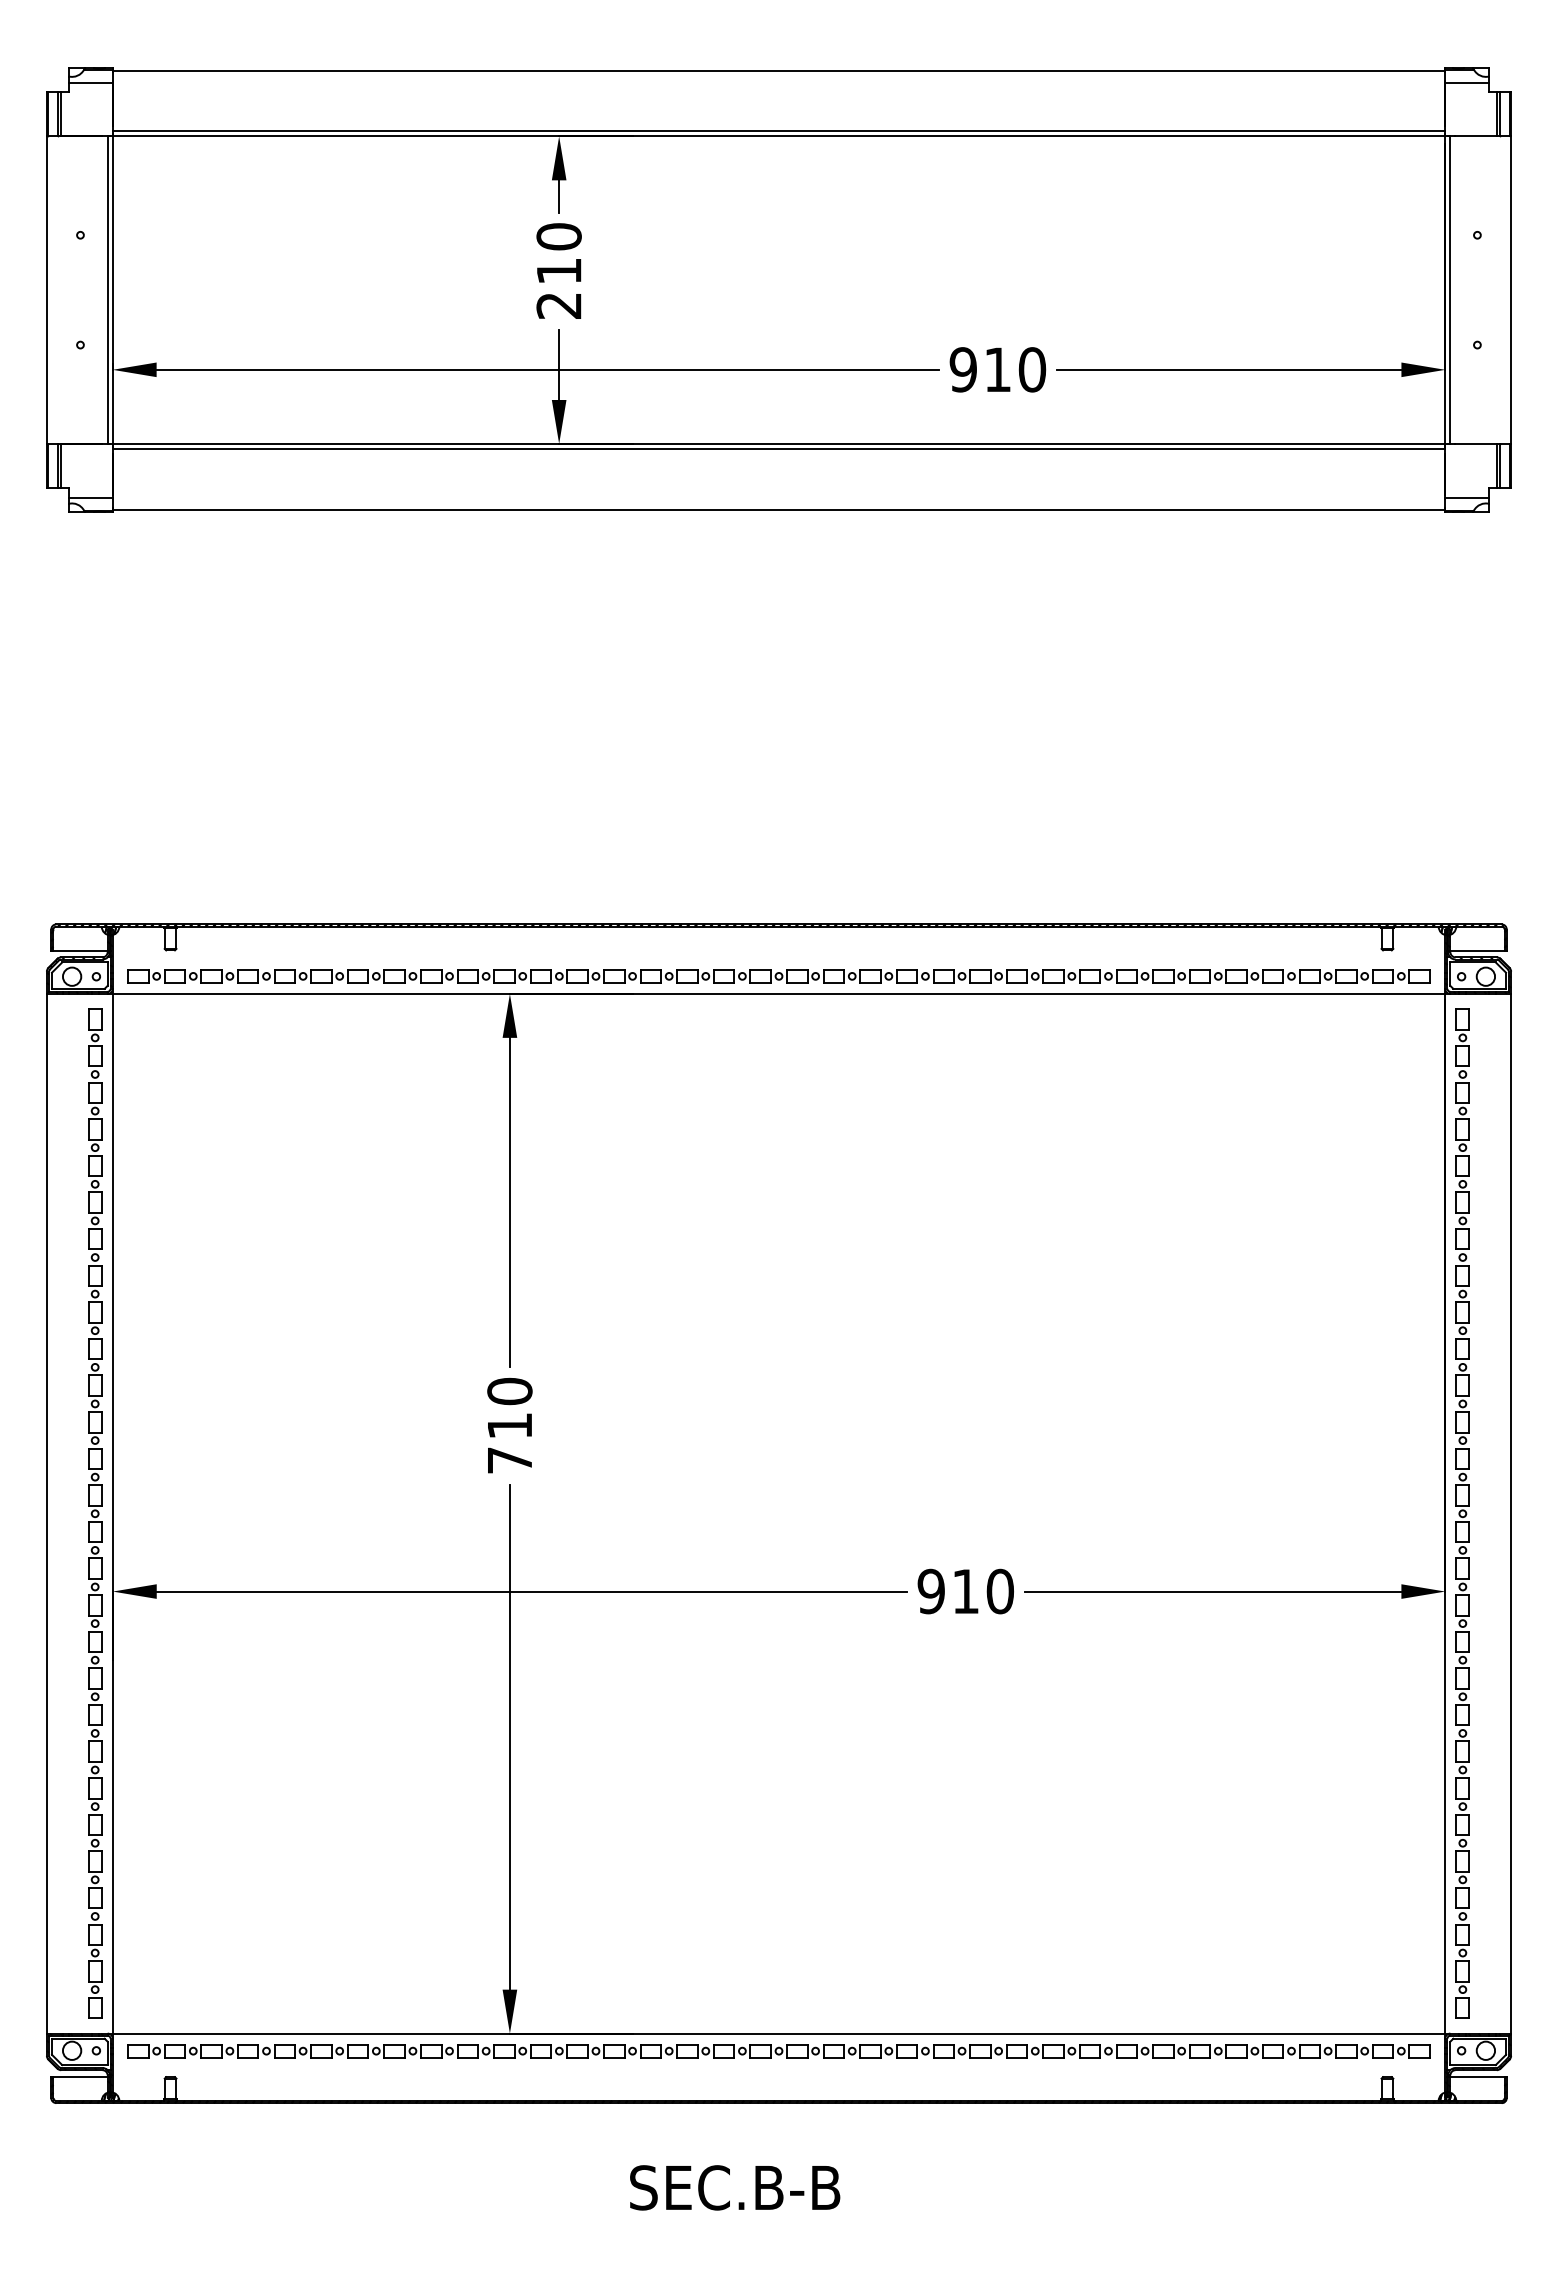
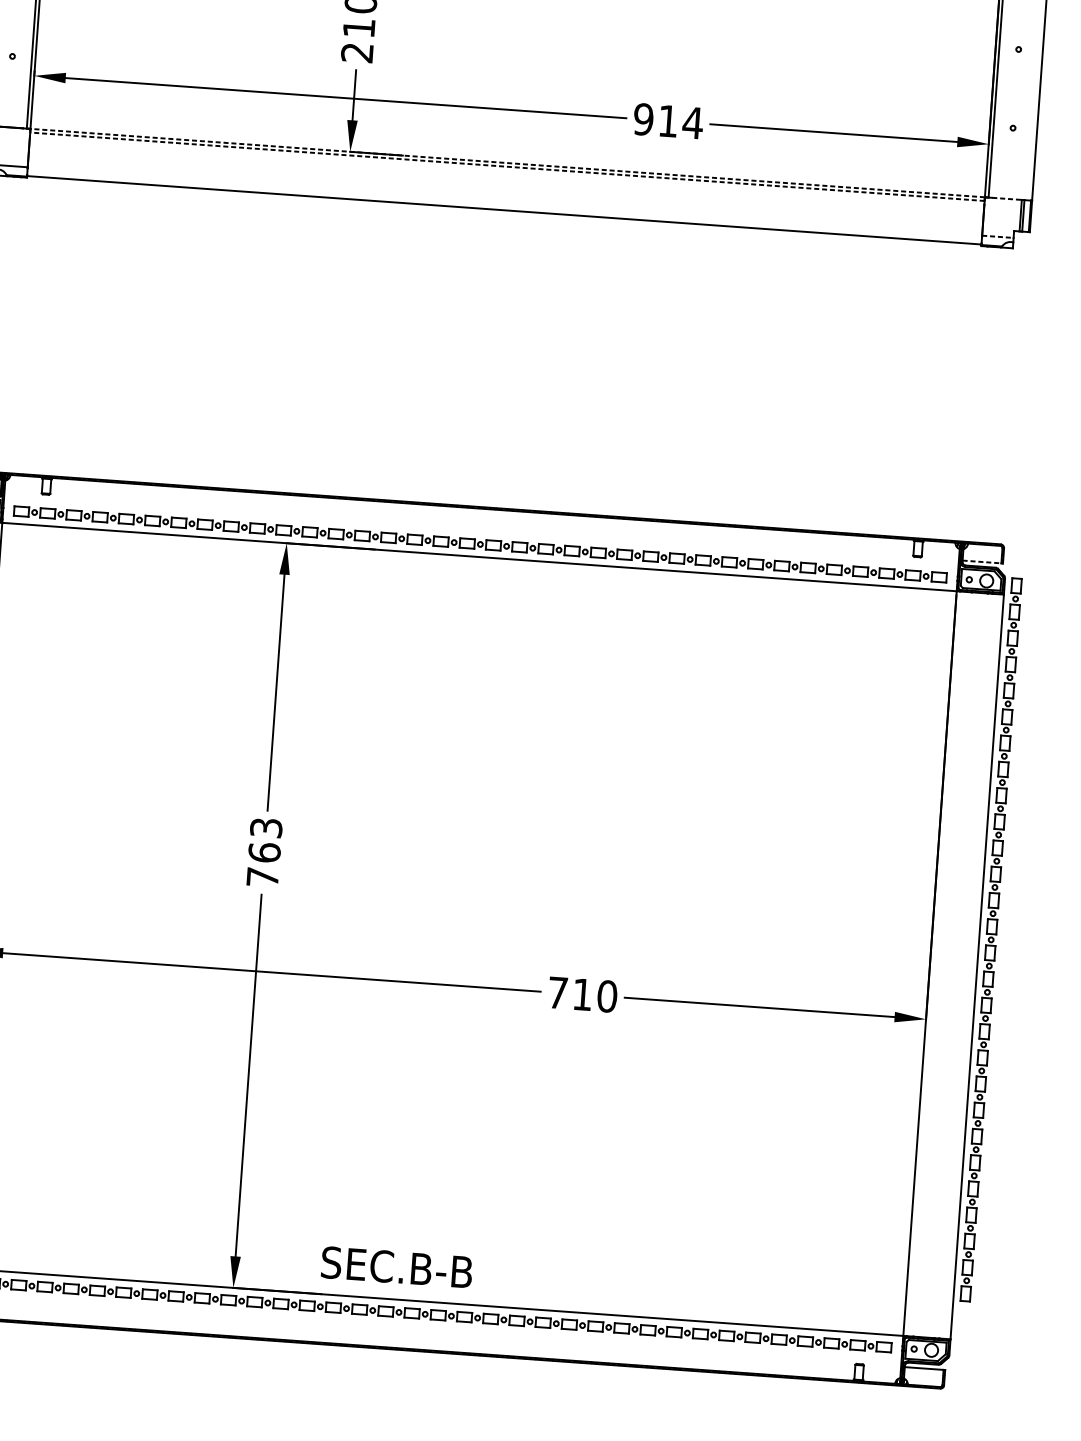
text: (1032, 369) -> (693, 122), 910 -> 914
line: (778, 443) -> (507, 162), solid -> dashed
line: (1476, 443) -> (1007, 198), solid -> dashed
line: (778, 449) -> (507, 167), solid -> dashed
line: (1467, 497) -> (998, 236), solid -> dashed
line: (1477, 950) -> (982, 561), solid -> dashed
text: (509, 1408) -> (265, 840), 710 -> 763
part: (1462, 1513) -> (990, 939), moved
text: (930, 1591) -> (557, 992), 910 -> 710
text: (735, 2187) -> (397, 1267), moved

